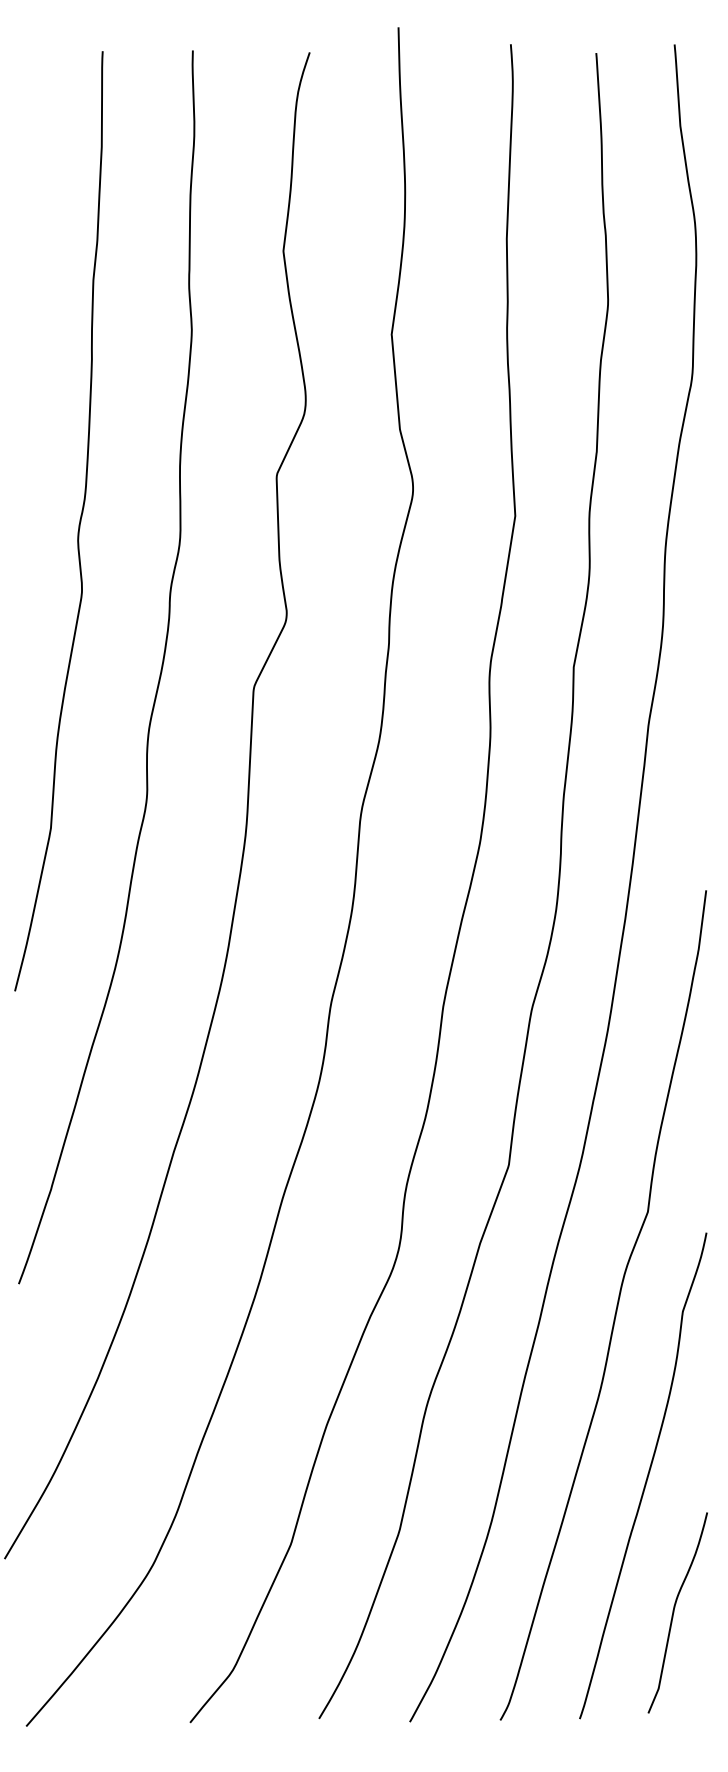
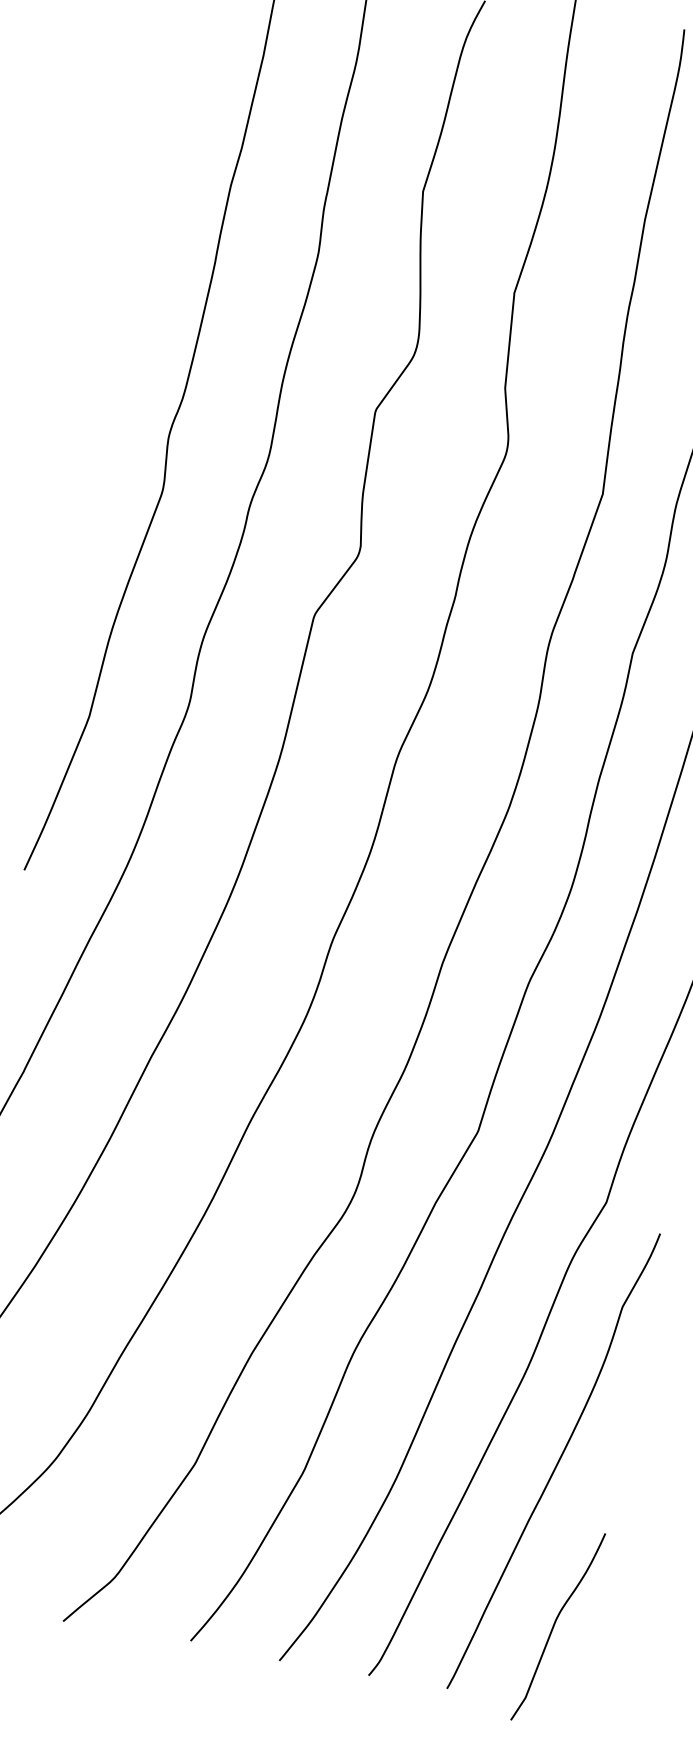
curve: (674, 1612) -> (554, 1625), moved

